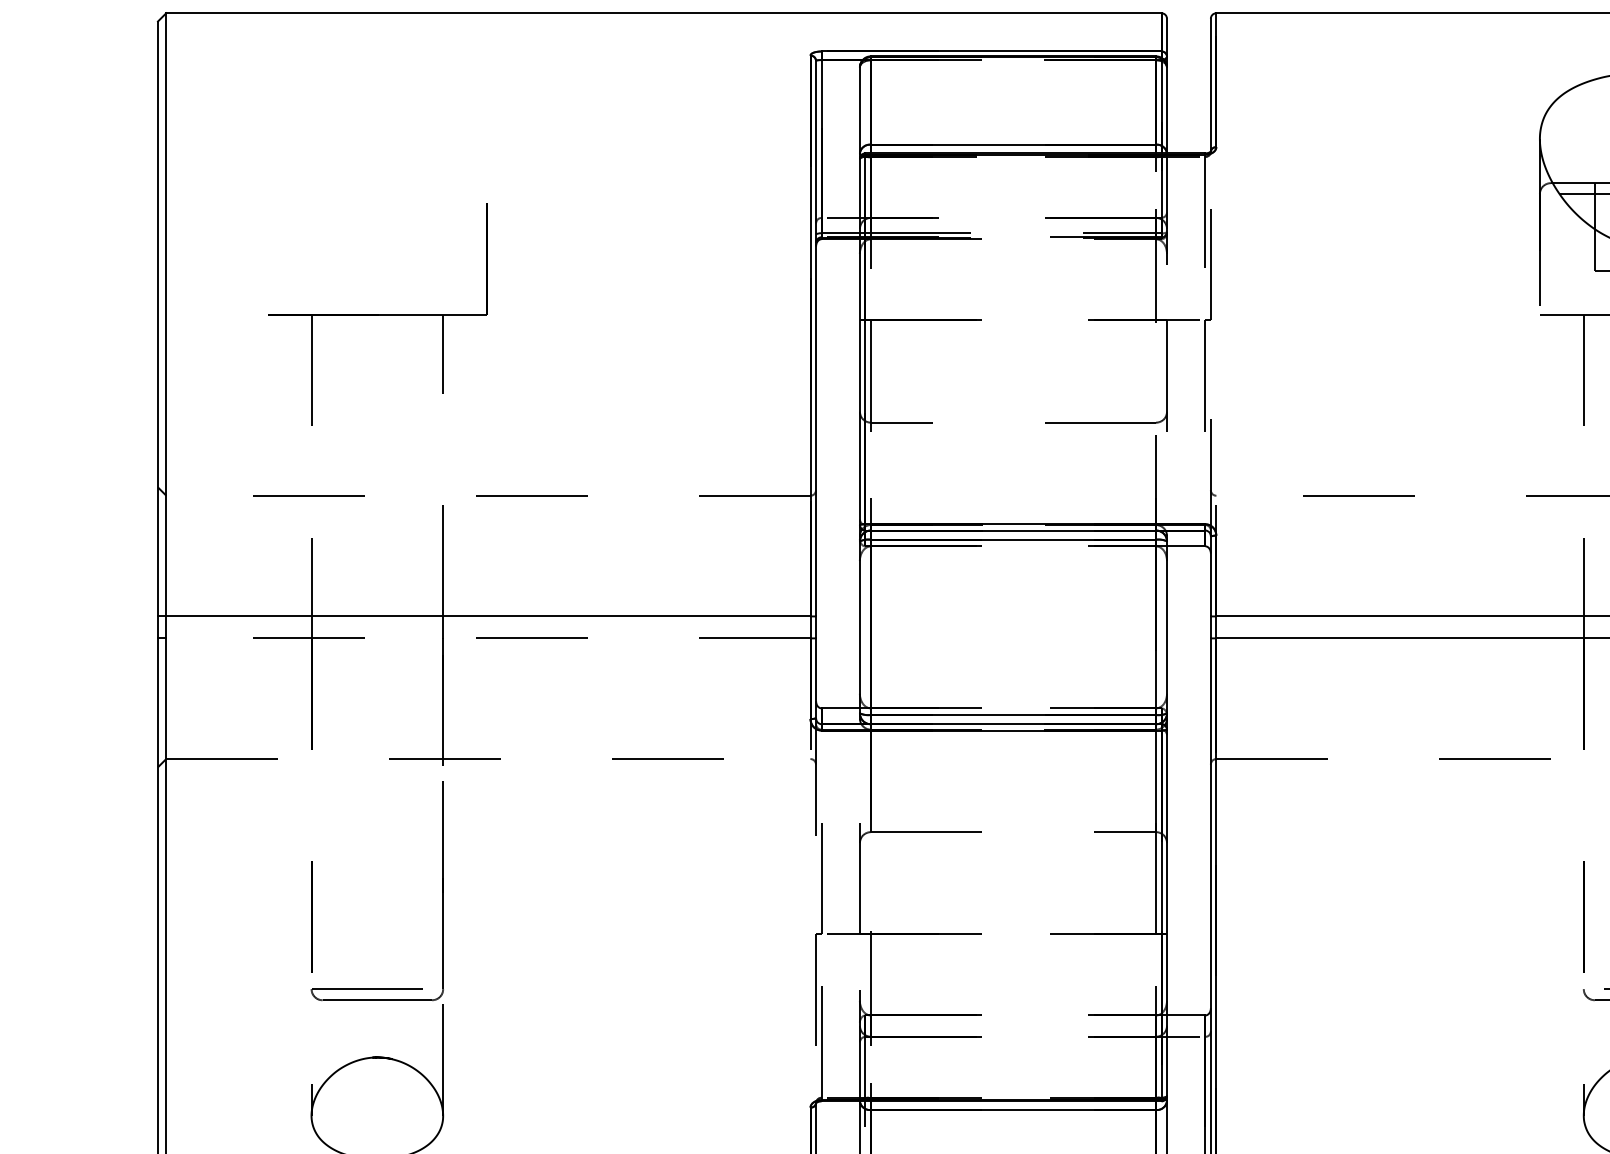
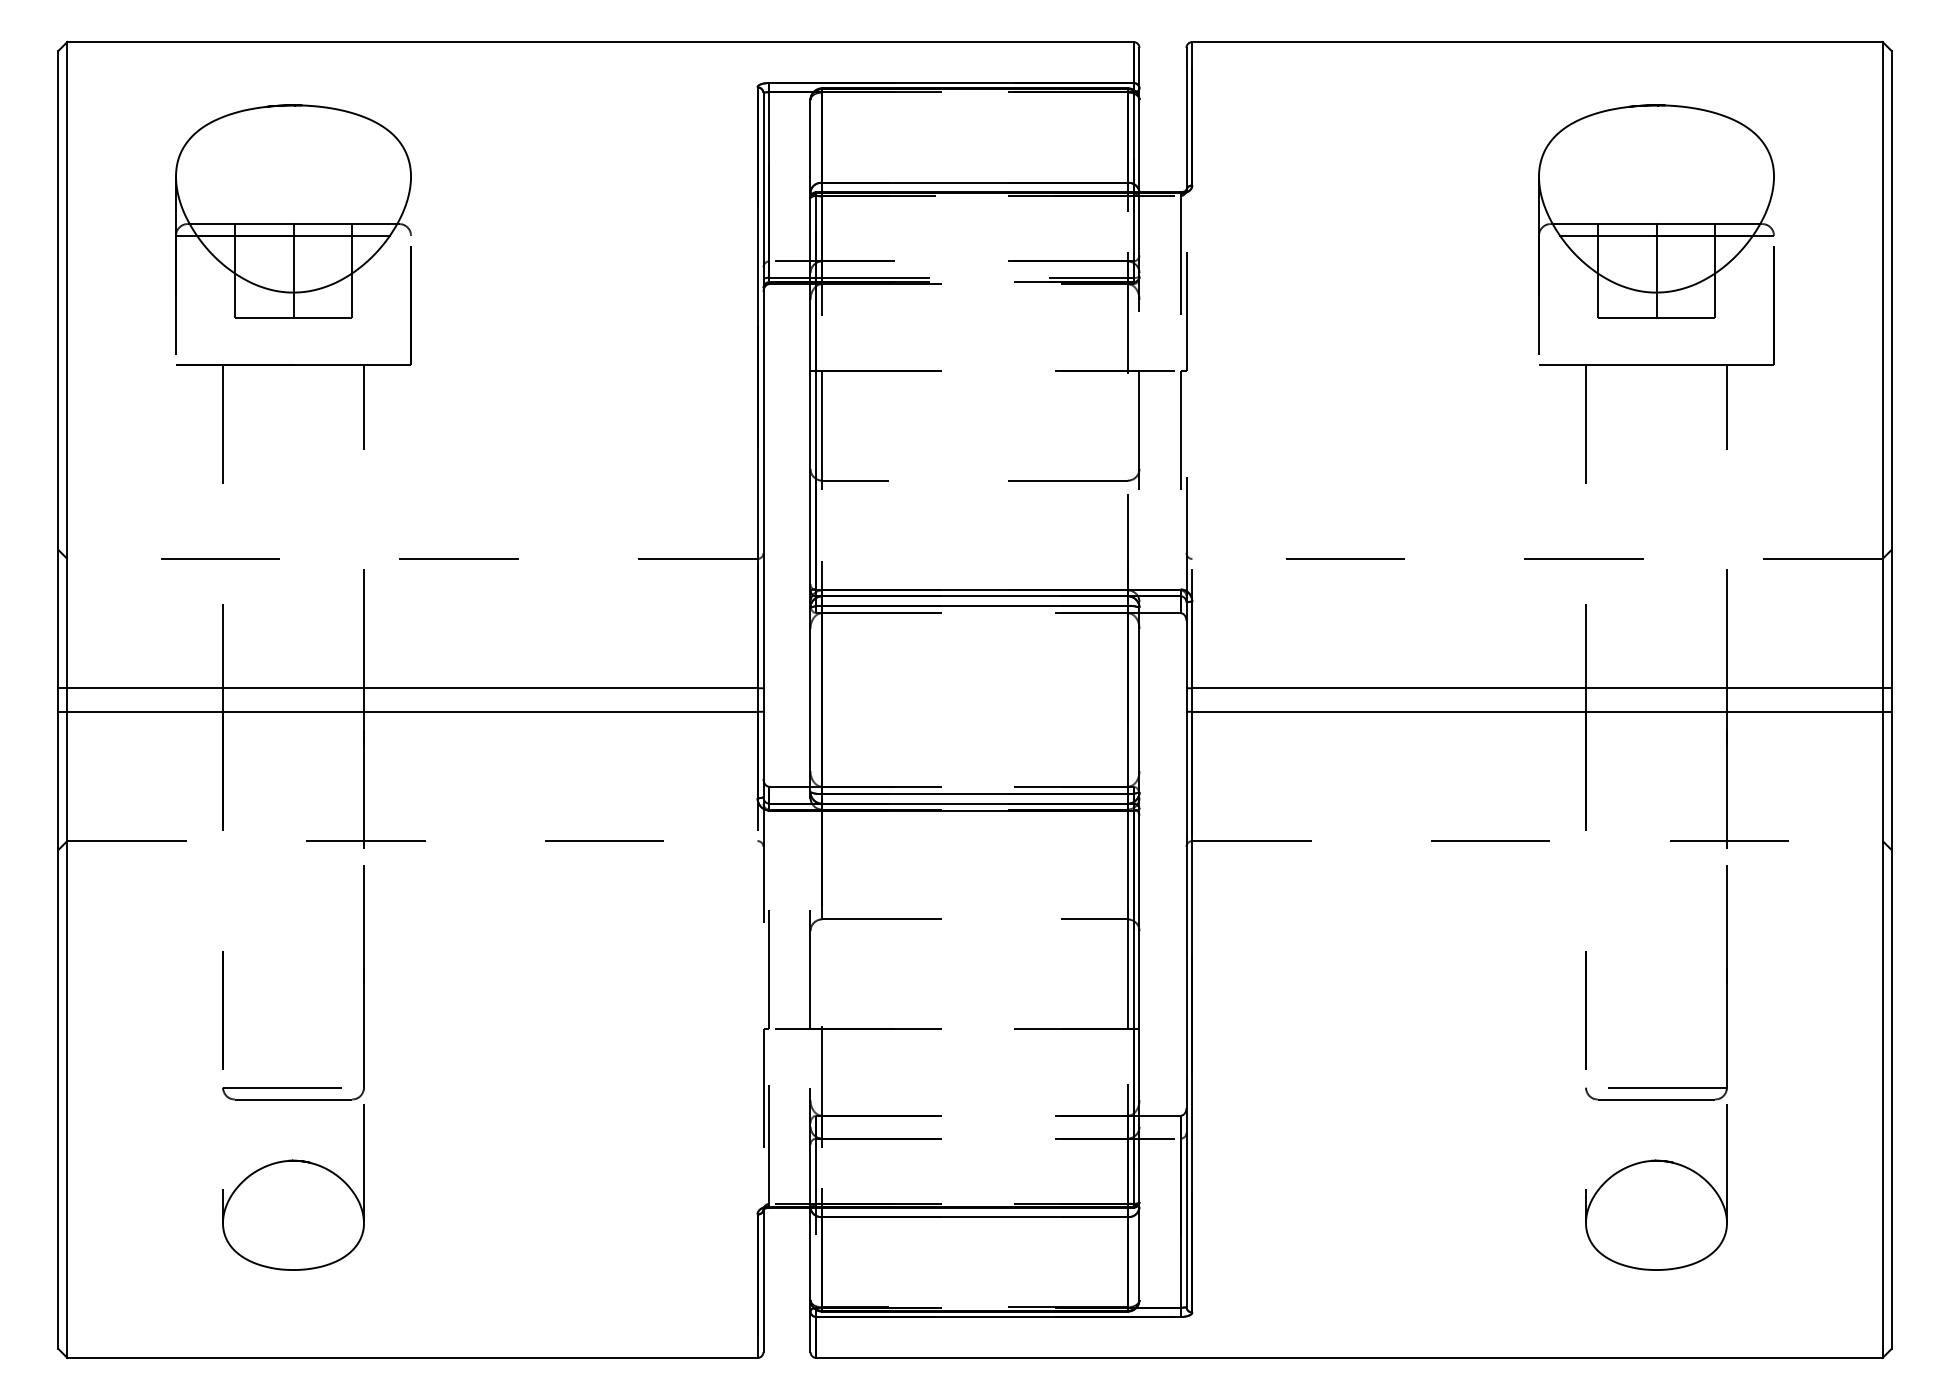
part: (377, 188) -> (293, 229), added
line: (487, 638) -> (411, 711), dashed -> solid

